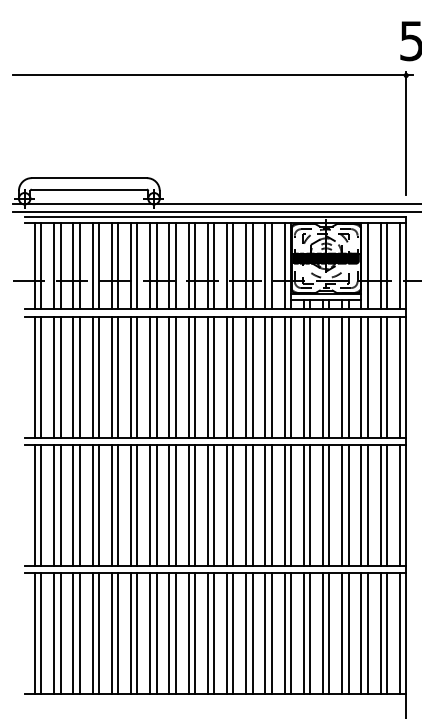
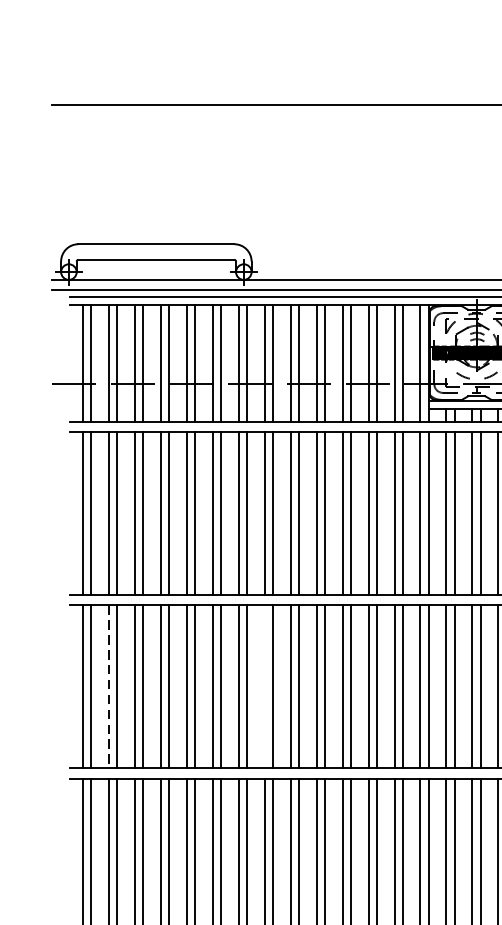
line: (54, 505) -> (109, 687), solid -> dashed
line: (169, 505) -> (264, 687), removed

